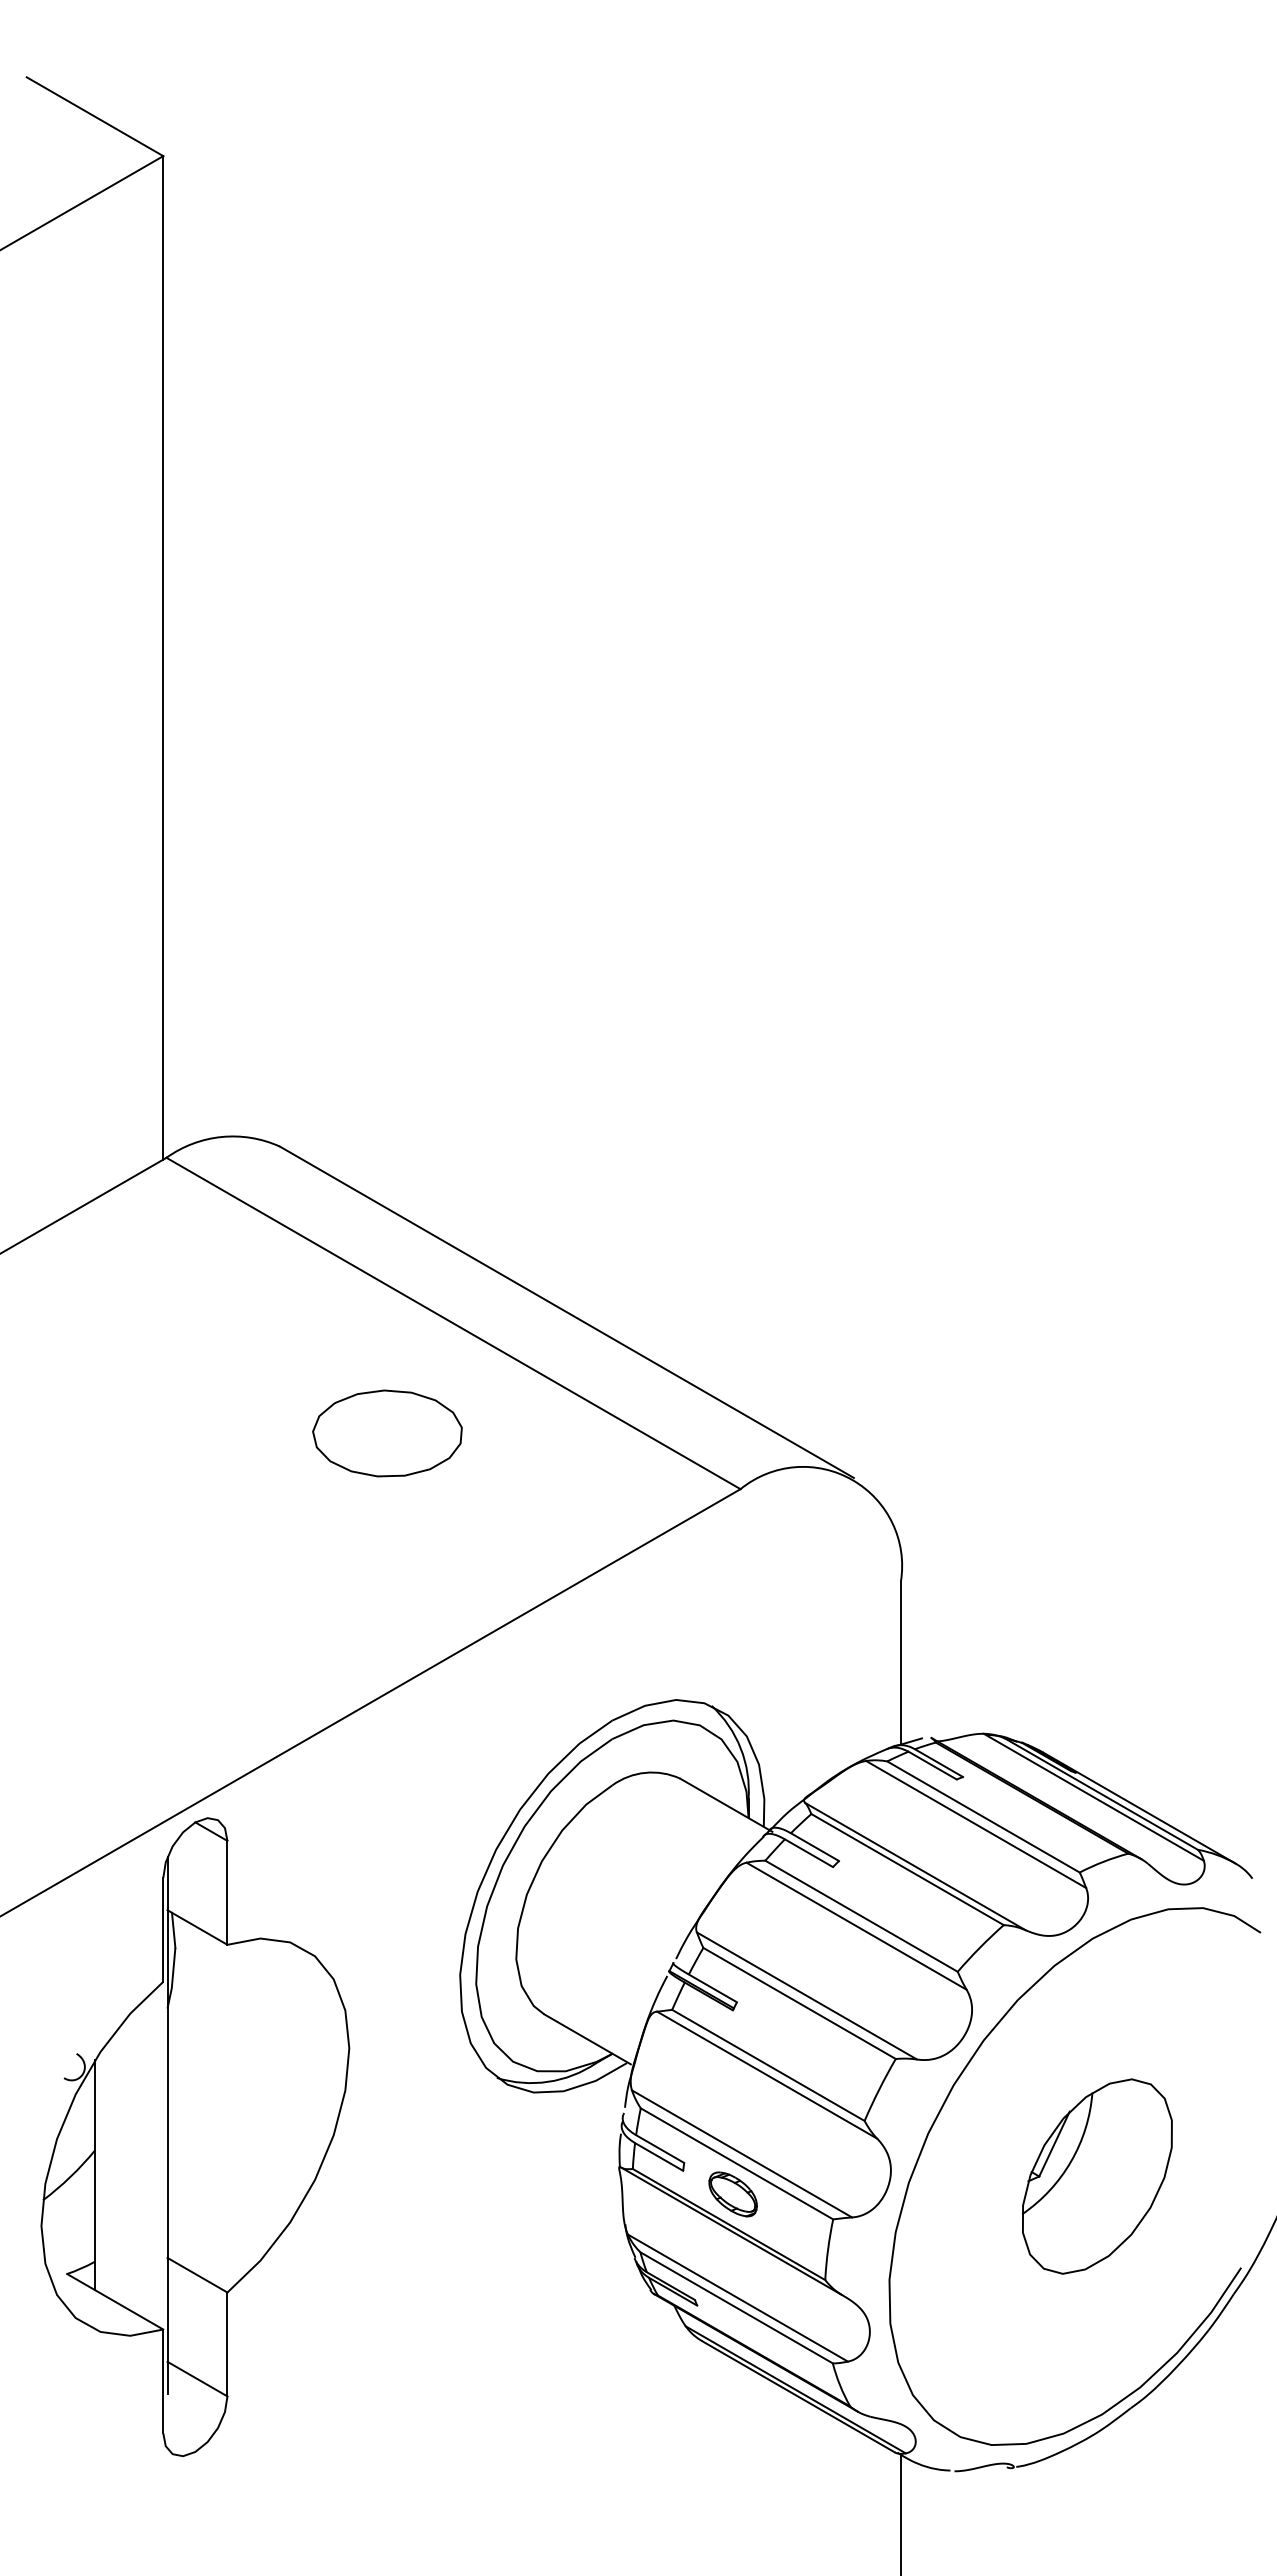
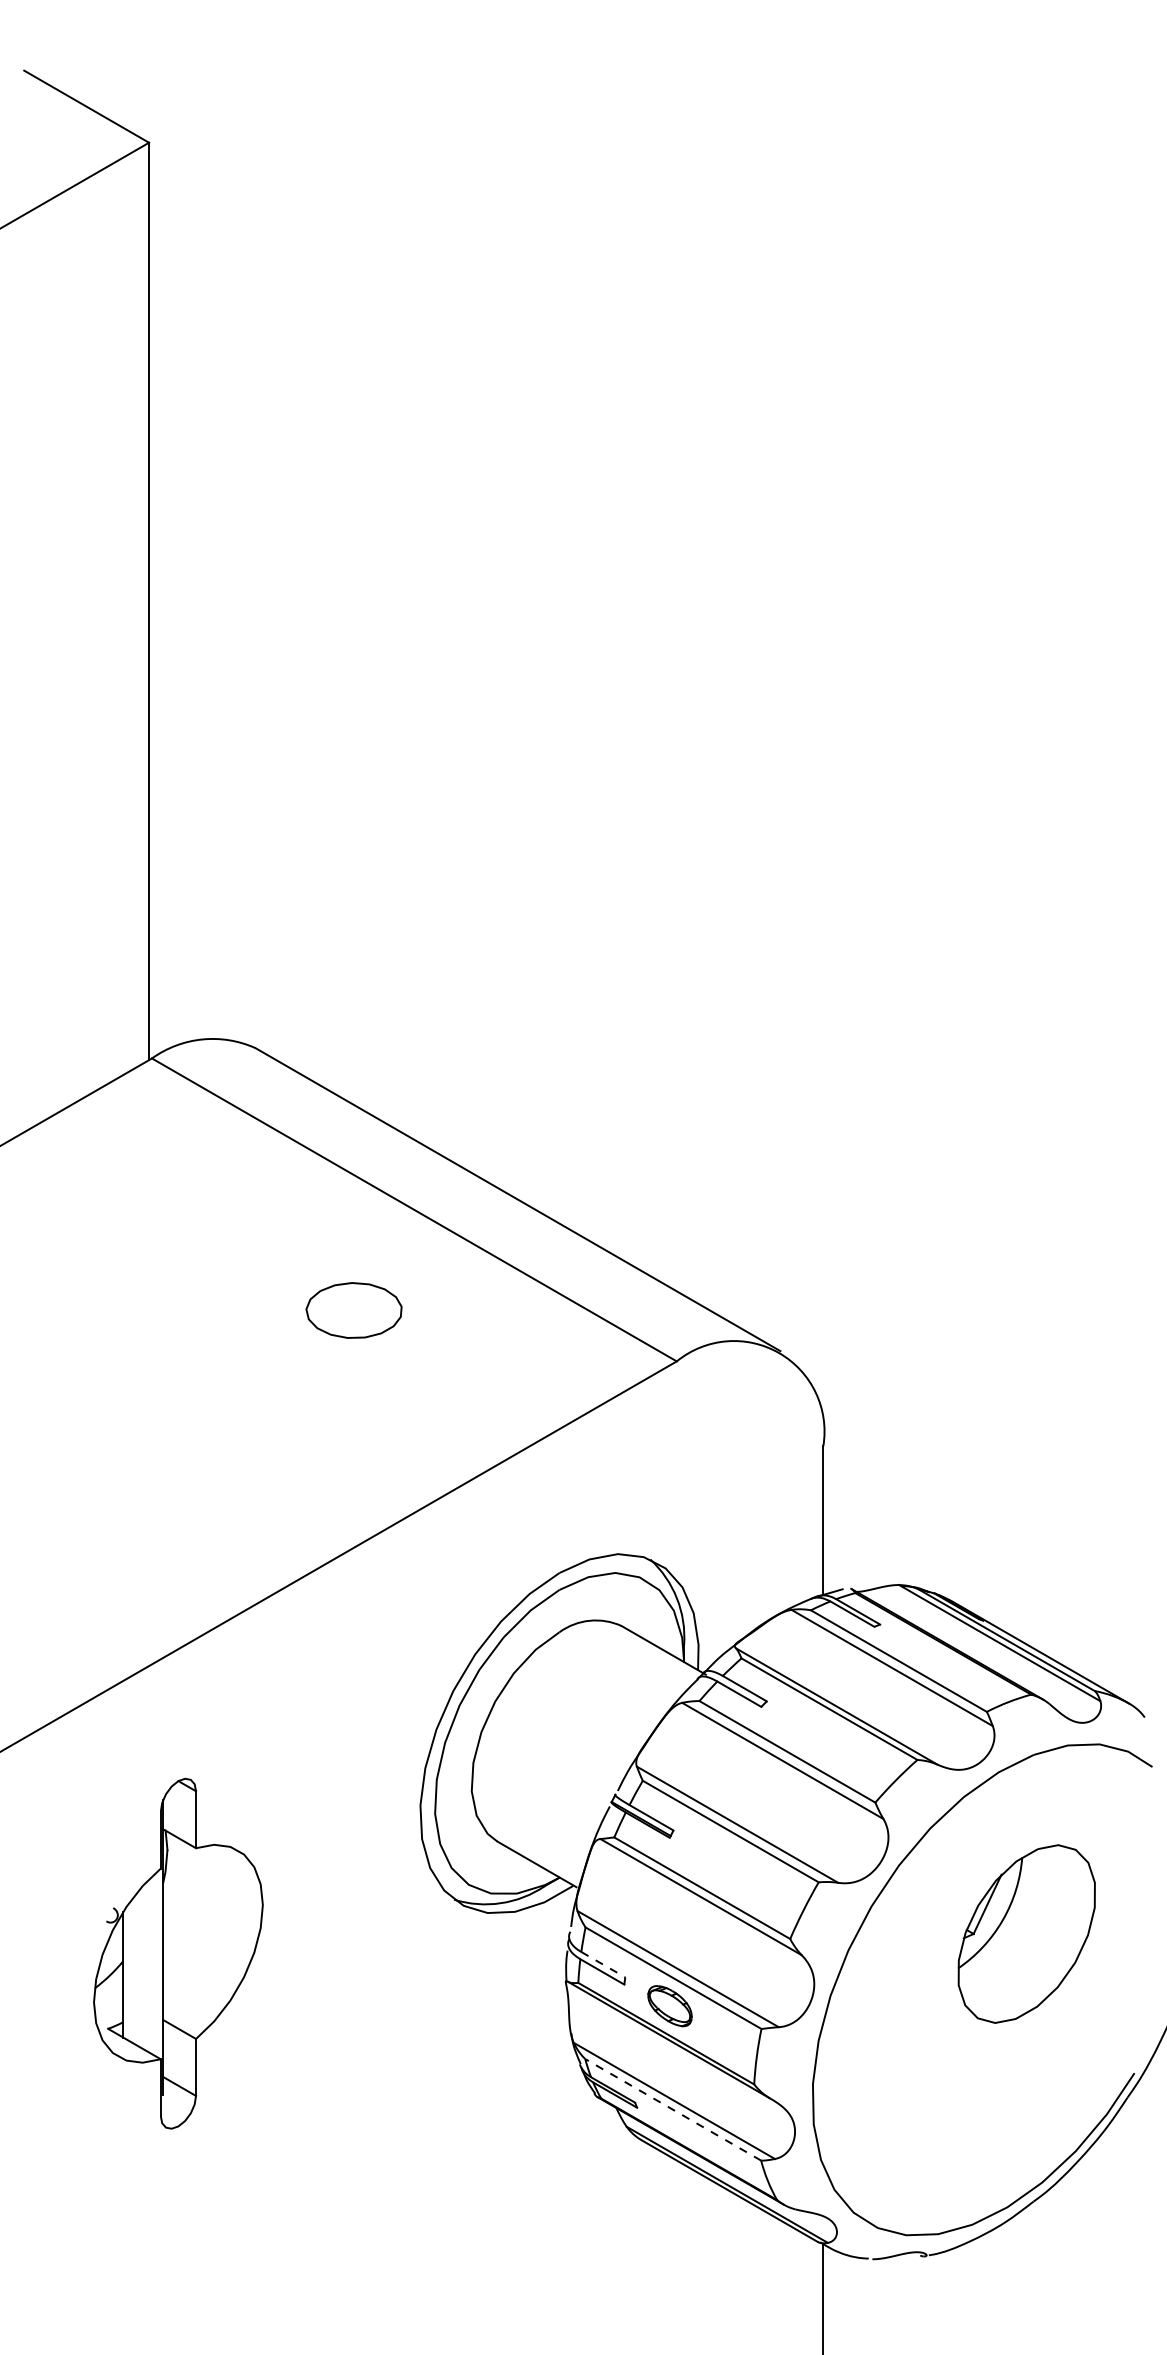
part: (387, 1433) -> (354, 1310), size x0.7
part: (195, 2136) -> (178, 1953), size x0.6
line: (660, 2149) -> (603, 1965), solid -> dashed
part: (1097, 2176) -> (1026, 1934), moved
line: (736, 2307) -> (673, 2109), solid -> dashed

